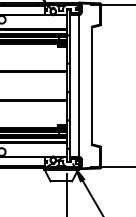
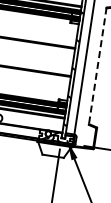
line: (91, 86) -> (97, 66), solid -> dashed

